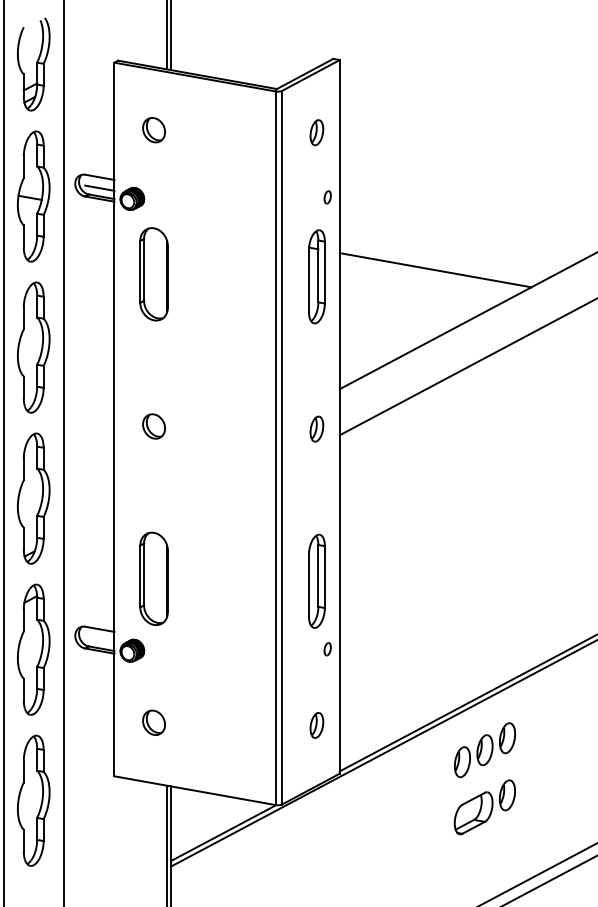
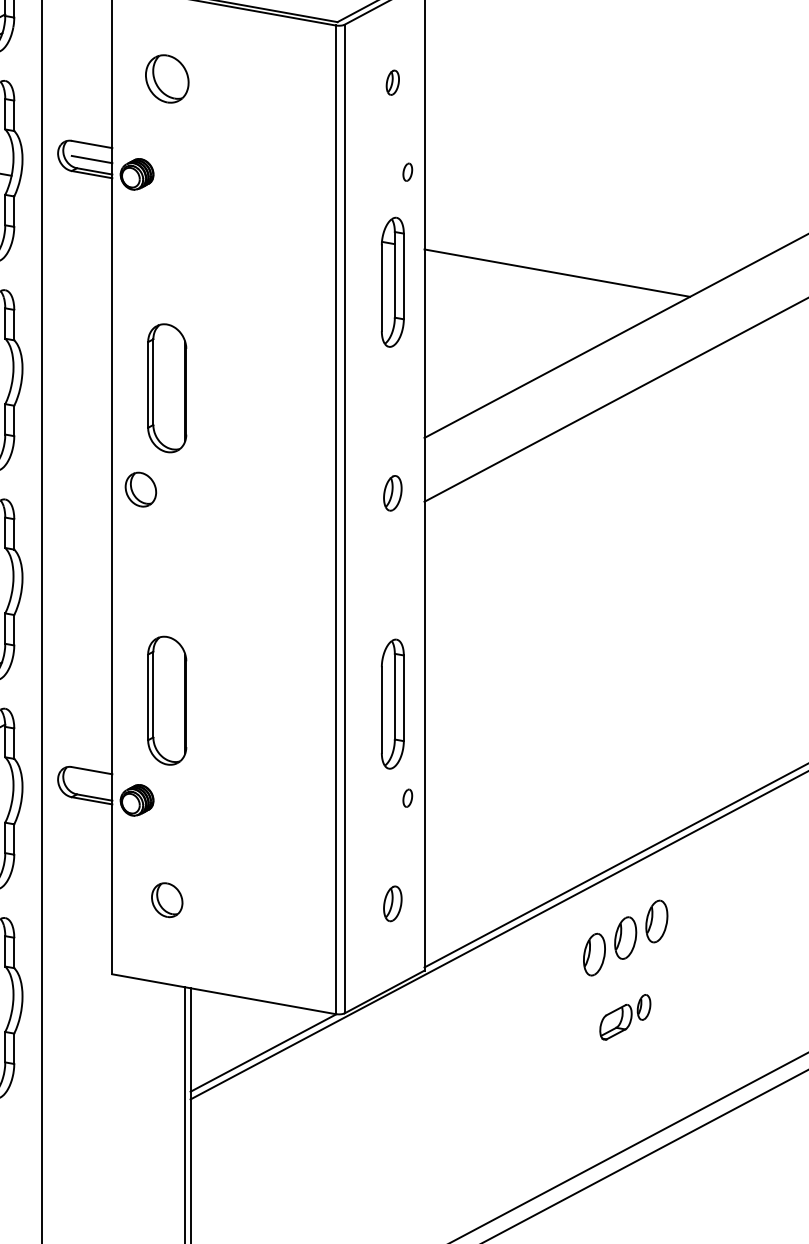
part: (153, 130) -> (166, 79), size x1.4
part: (316, 132) -> (392, 82), size x0.7
part: (153, 274) -> (166, 388), moved
part: (153, 426) -> (140, 489), moved
part: (484, 807) -> (625, 1017), size x0.6

